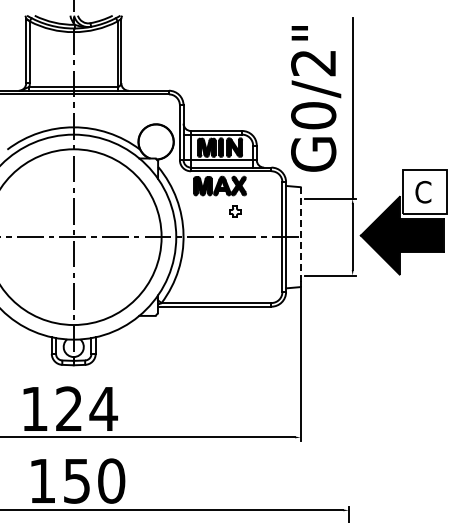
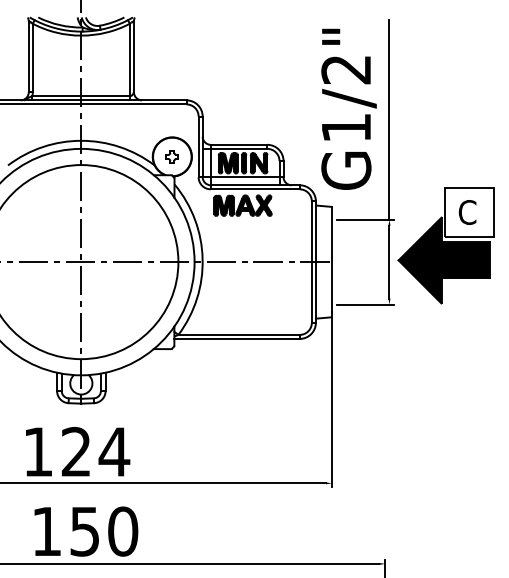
text: (313, 115) -> (346, 127), G0/2" -> G1/2"
part: (235, 211) -> (172, 156), moved
line: (300, 237) -> (331, 262), dashed -> solid

